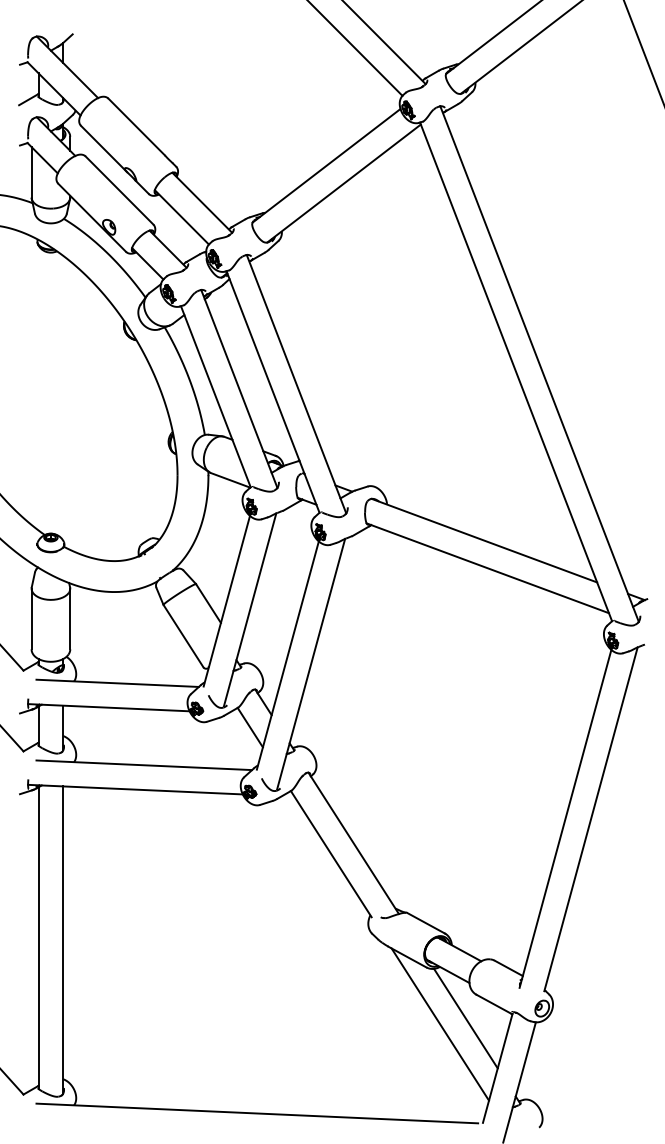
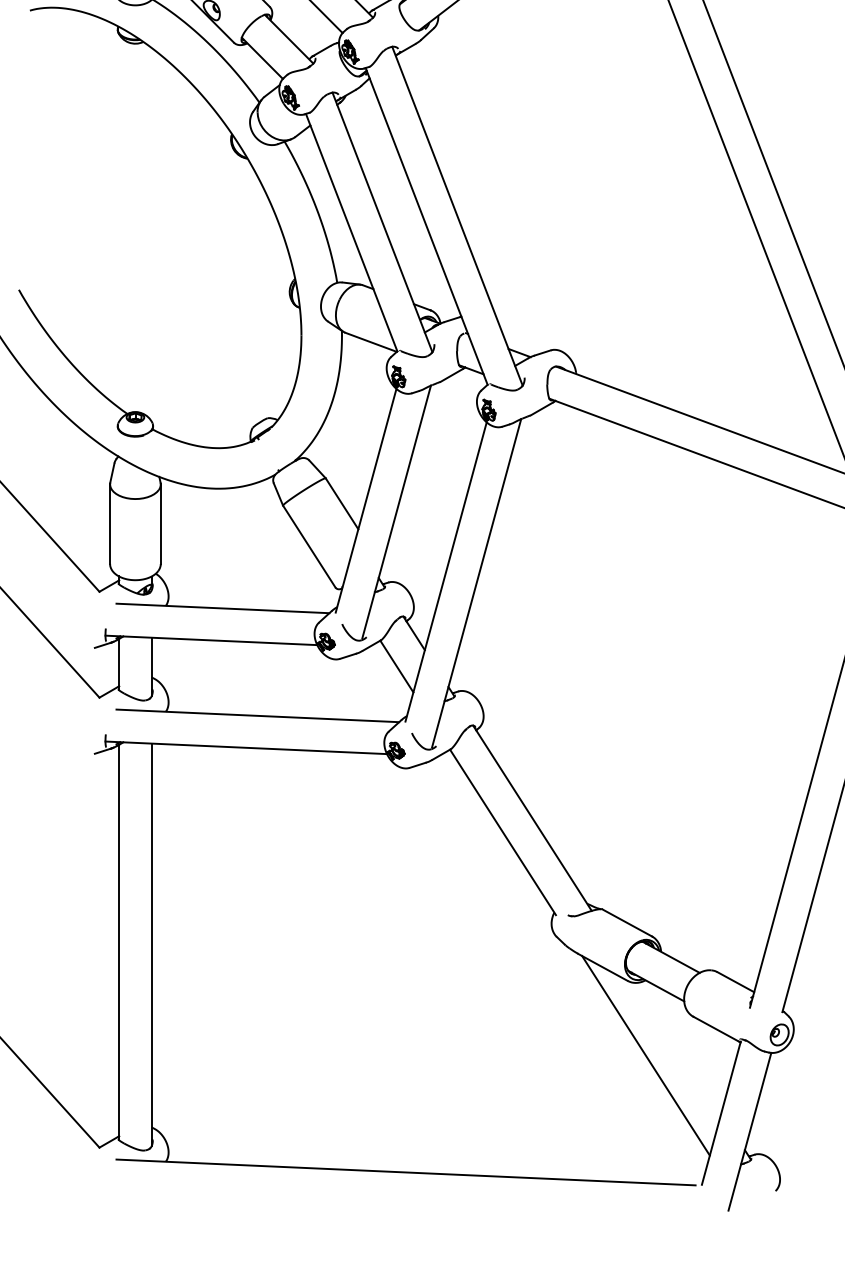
line: (465, 1018) -> (679, 1047), removed

